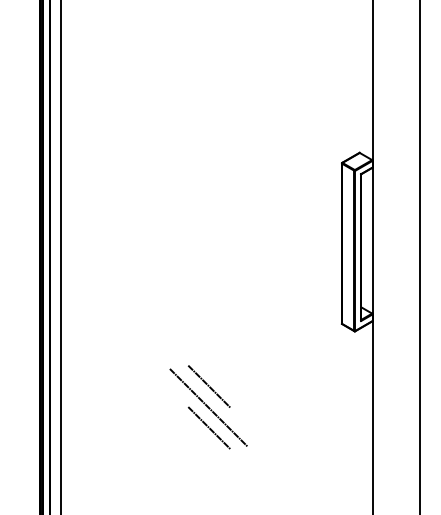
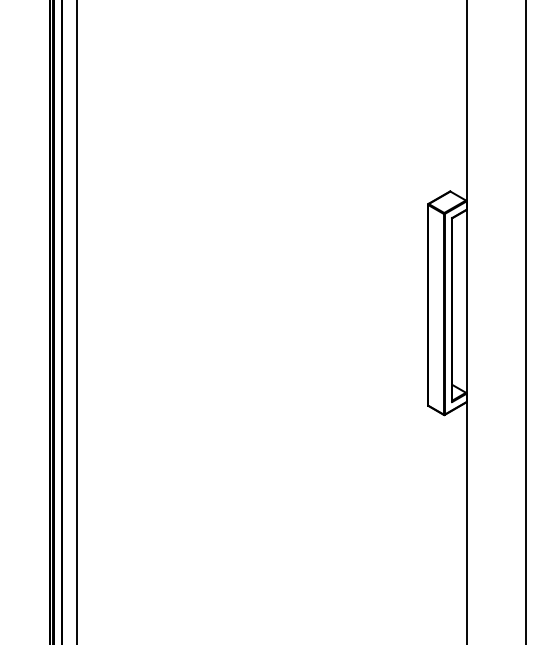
line: (209, 386) -> (262, 484), removed
line: (208, 407) -> (260, 510), removed
line: (209, 428) -> (262, 536), removed

